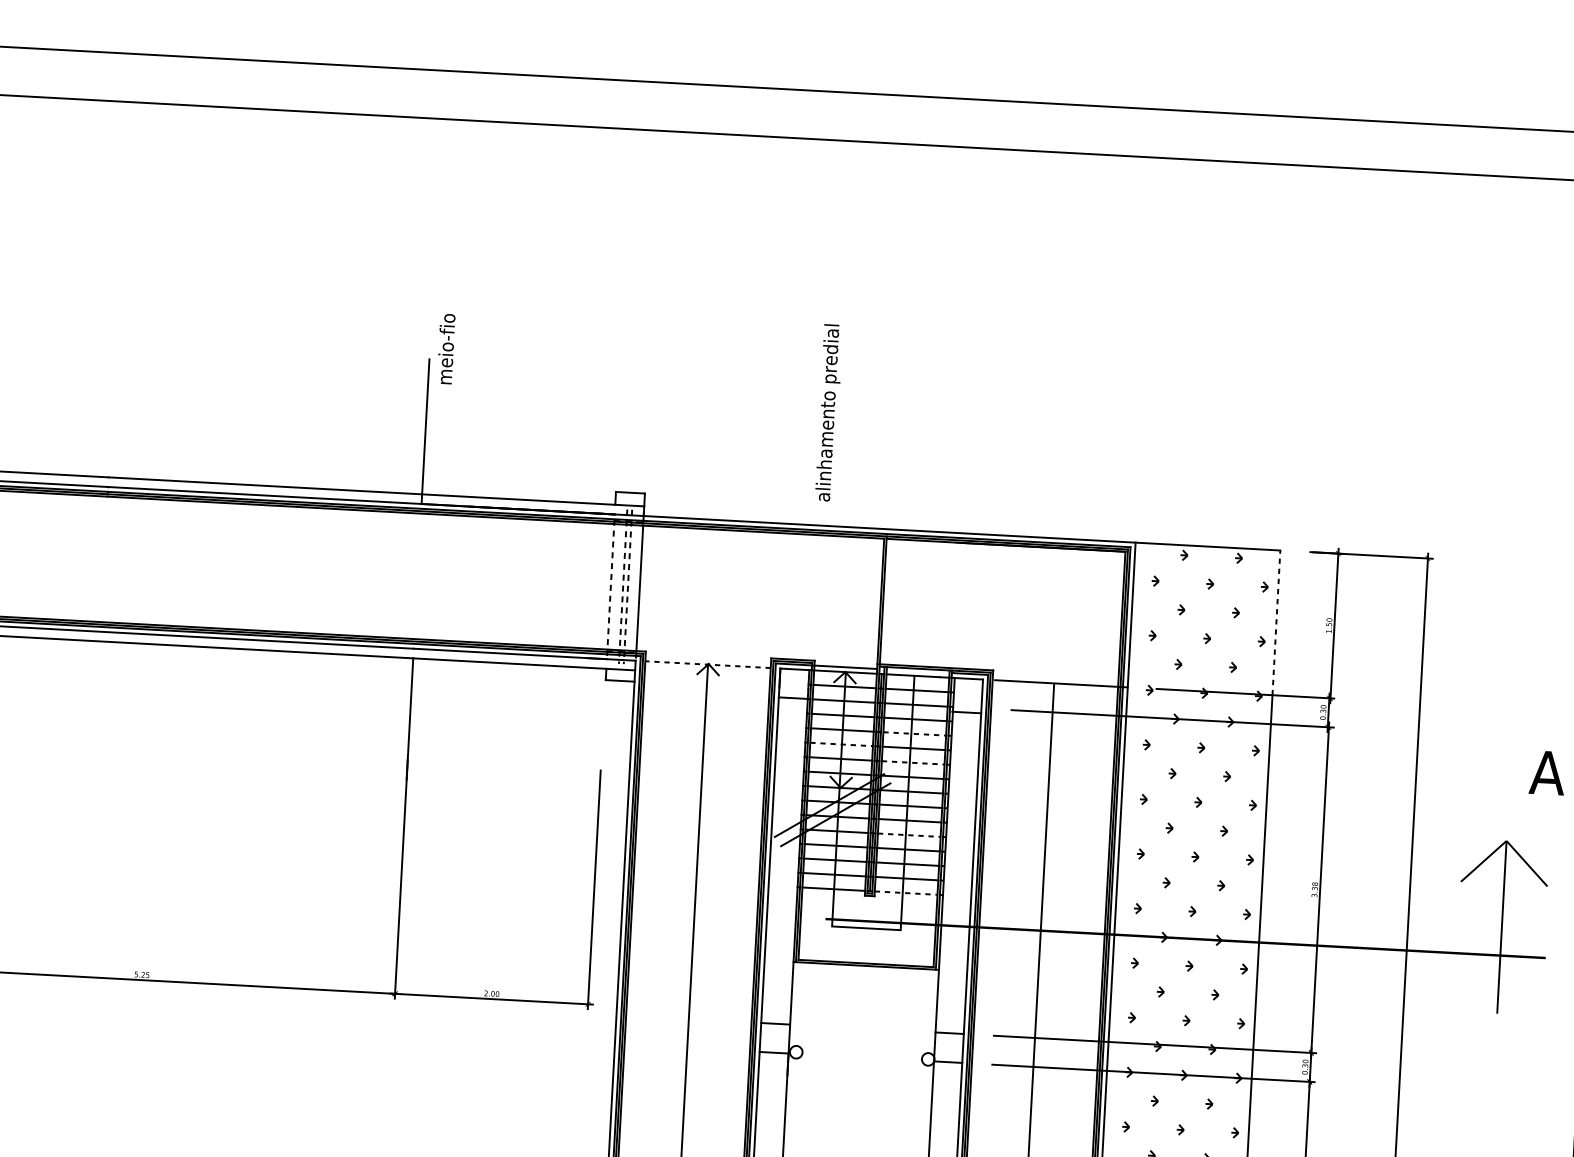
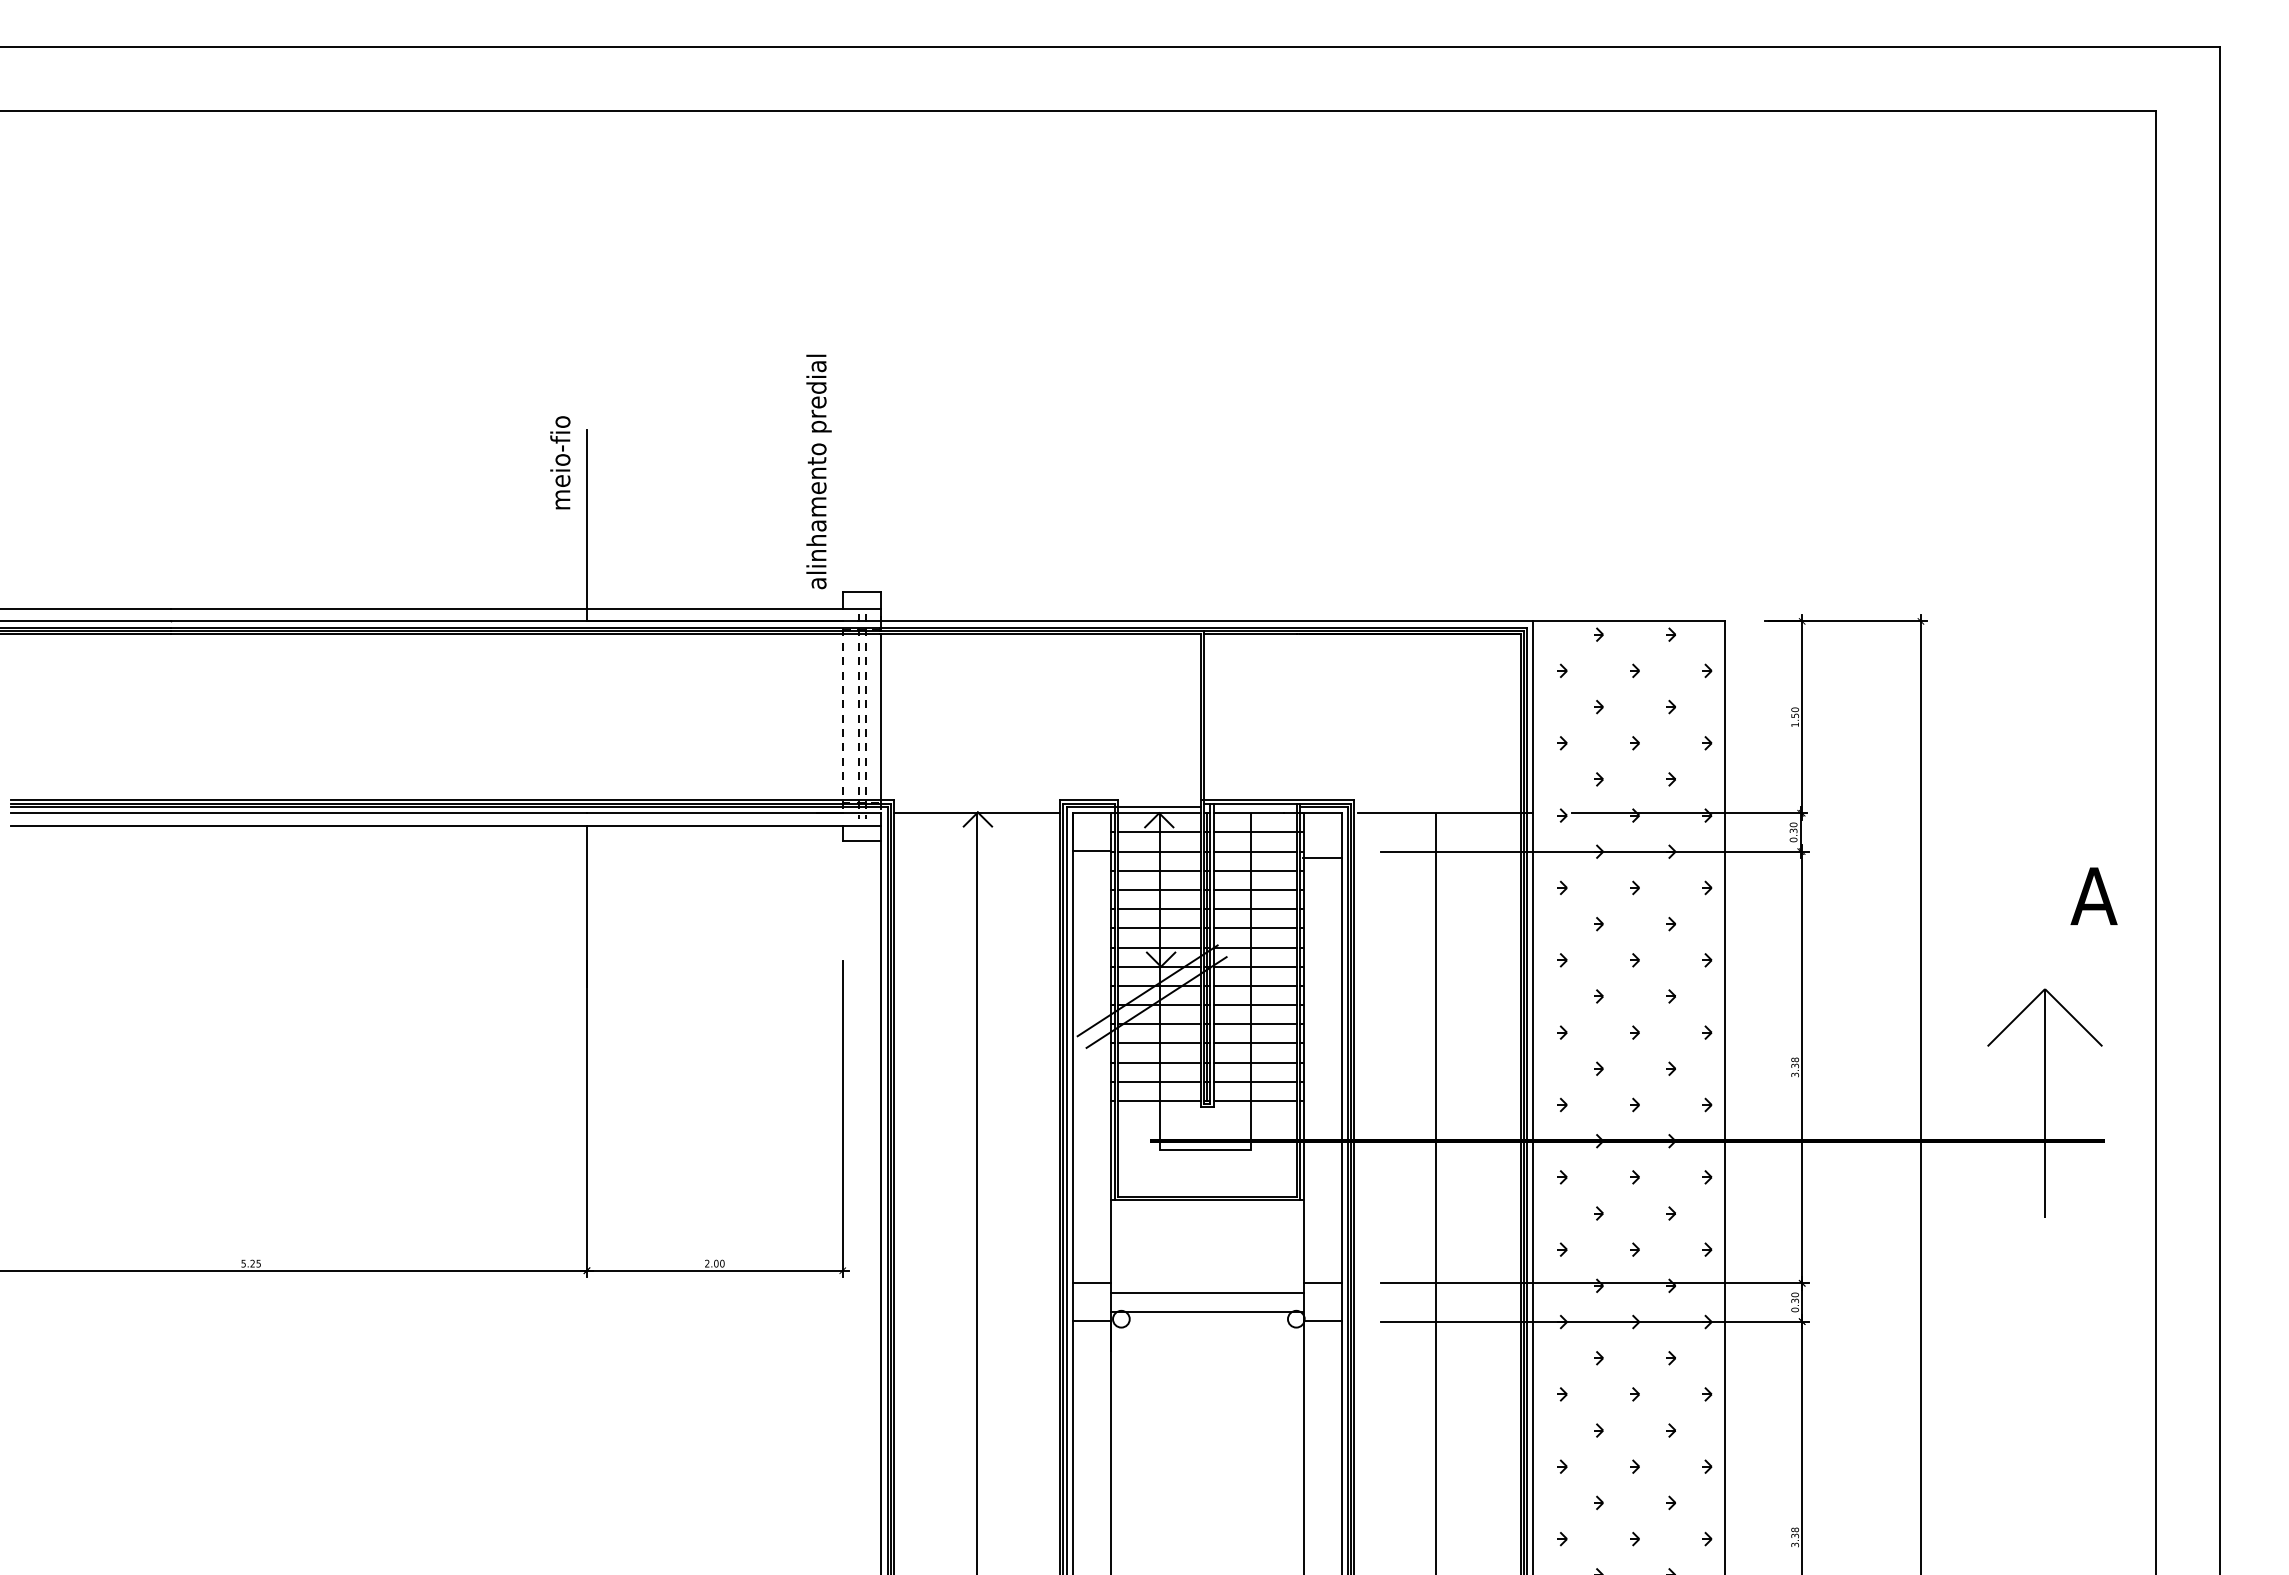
text: (446, 348) -> (560, 462), moved
text: (828, 412) -> (818, 471), moved
line: (1276, 623) -> (1725, 717), dashed -> solid
line: (707, 664) -> (976, 813), dashed -> solid
line: (915, 733) -> (1255, 889), dashed -> solid
line: (841, 744) -> (1159, 909), dashed -> solid
line: (913, 762) -> (1255, 928), dashed -> solid
line: (909, 835) -> (1255, 1024), dashed -> solid
line: (906, 893) -> (1255, 1101), dashed -> solid
line: (862, 1035) -> (1207, 1292), added
line: (861, 1049) -> (1207, 1311), added

